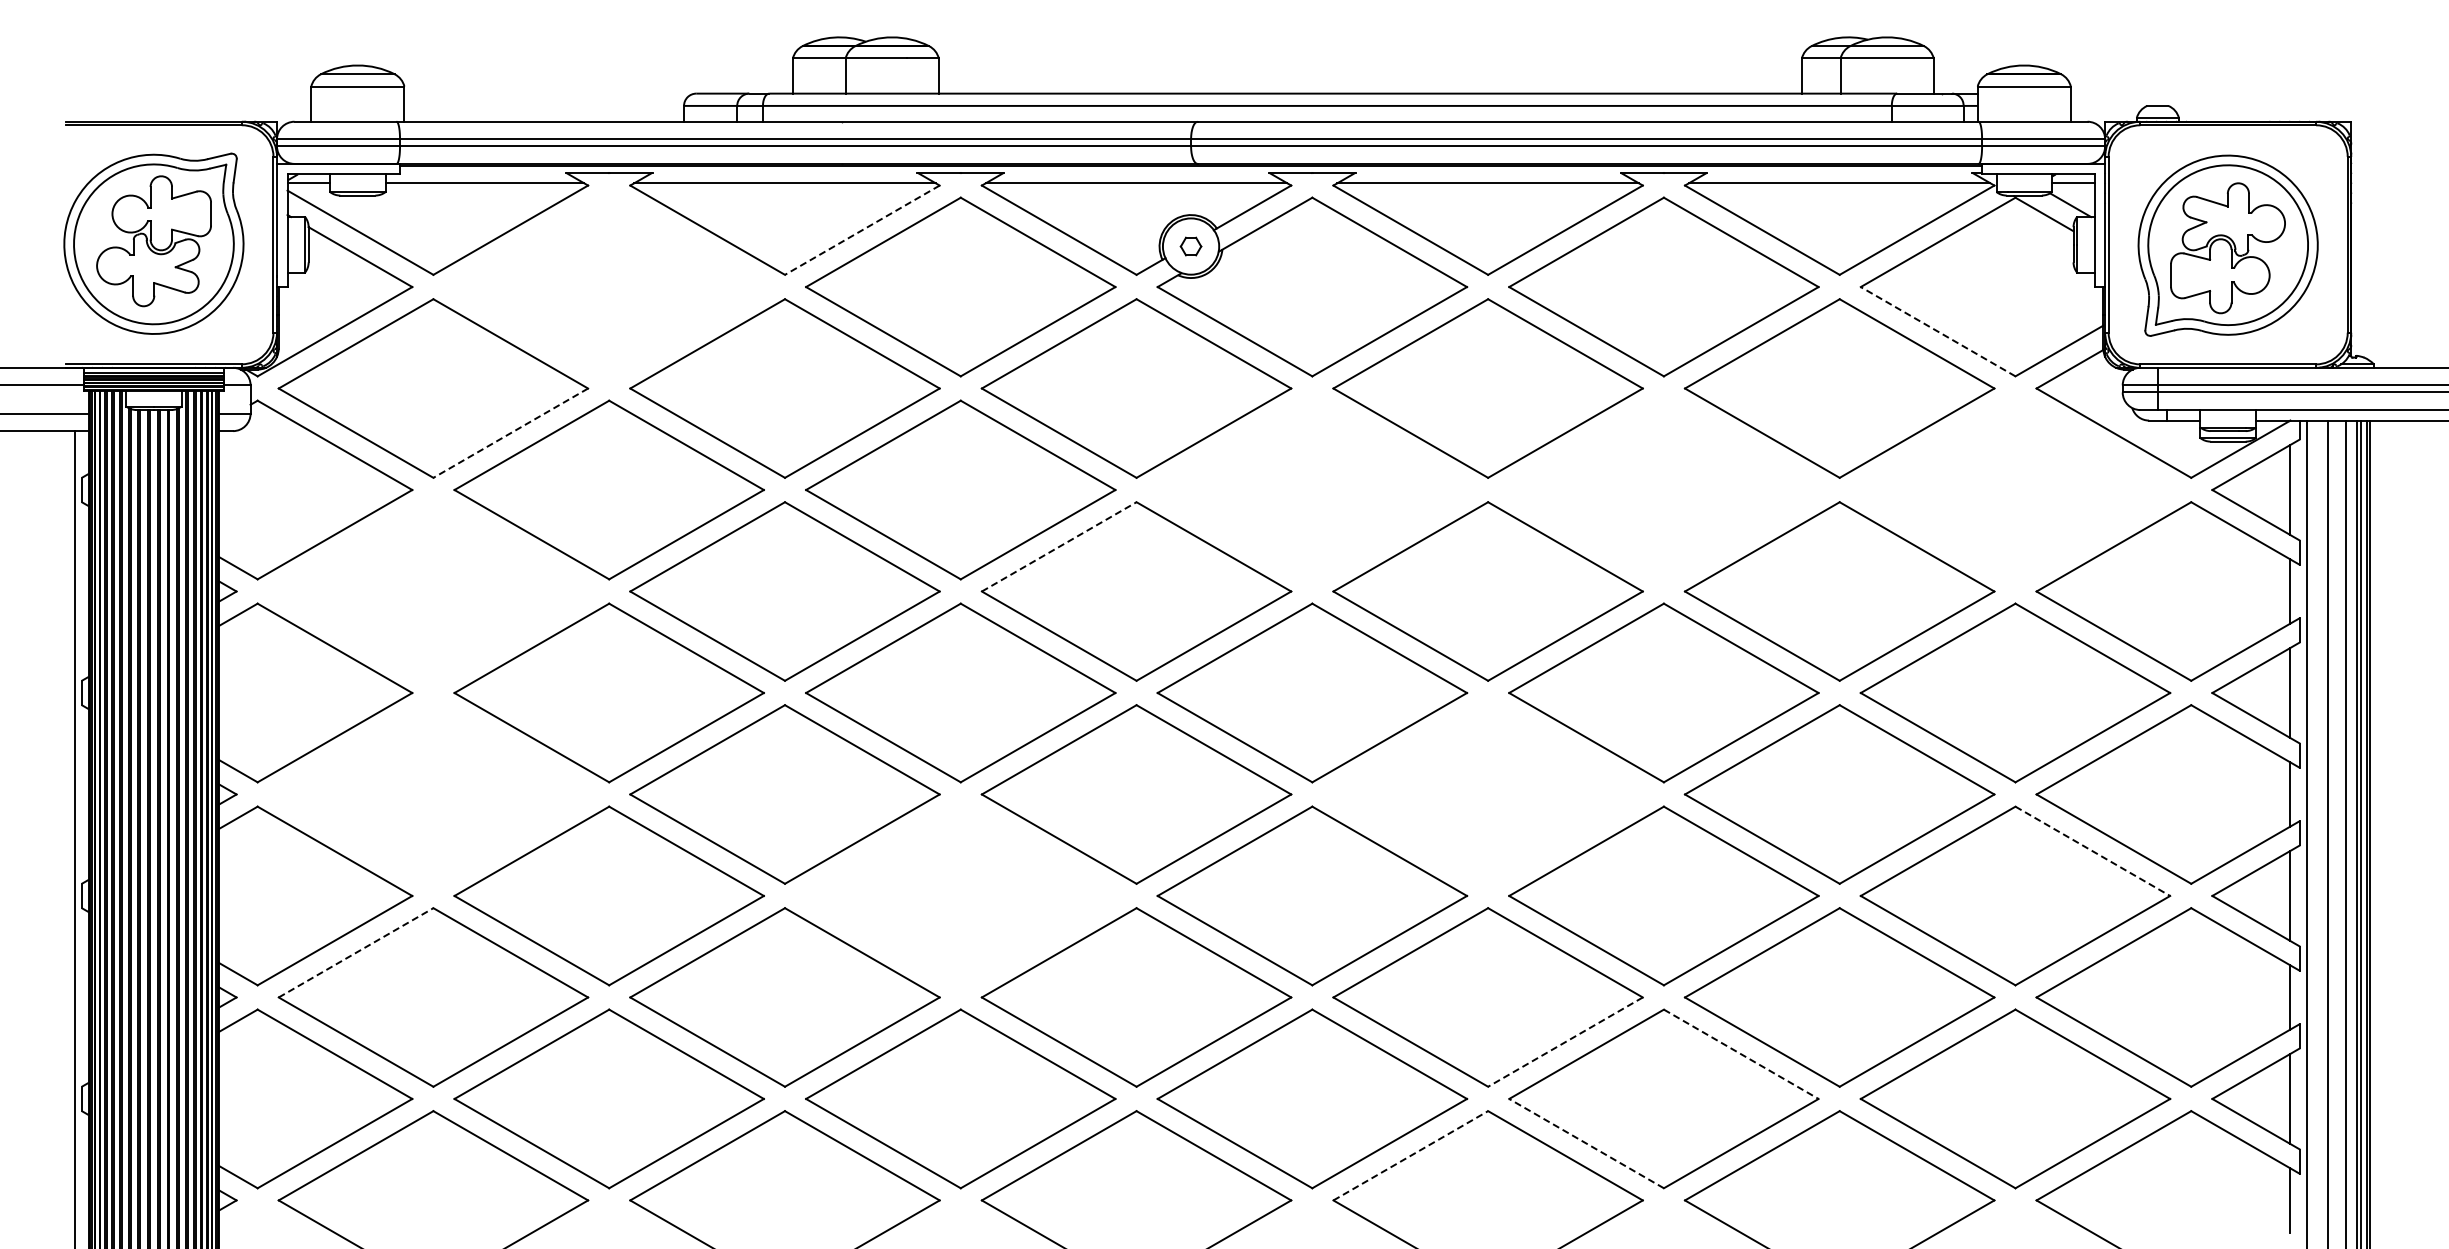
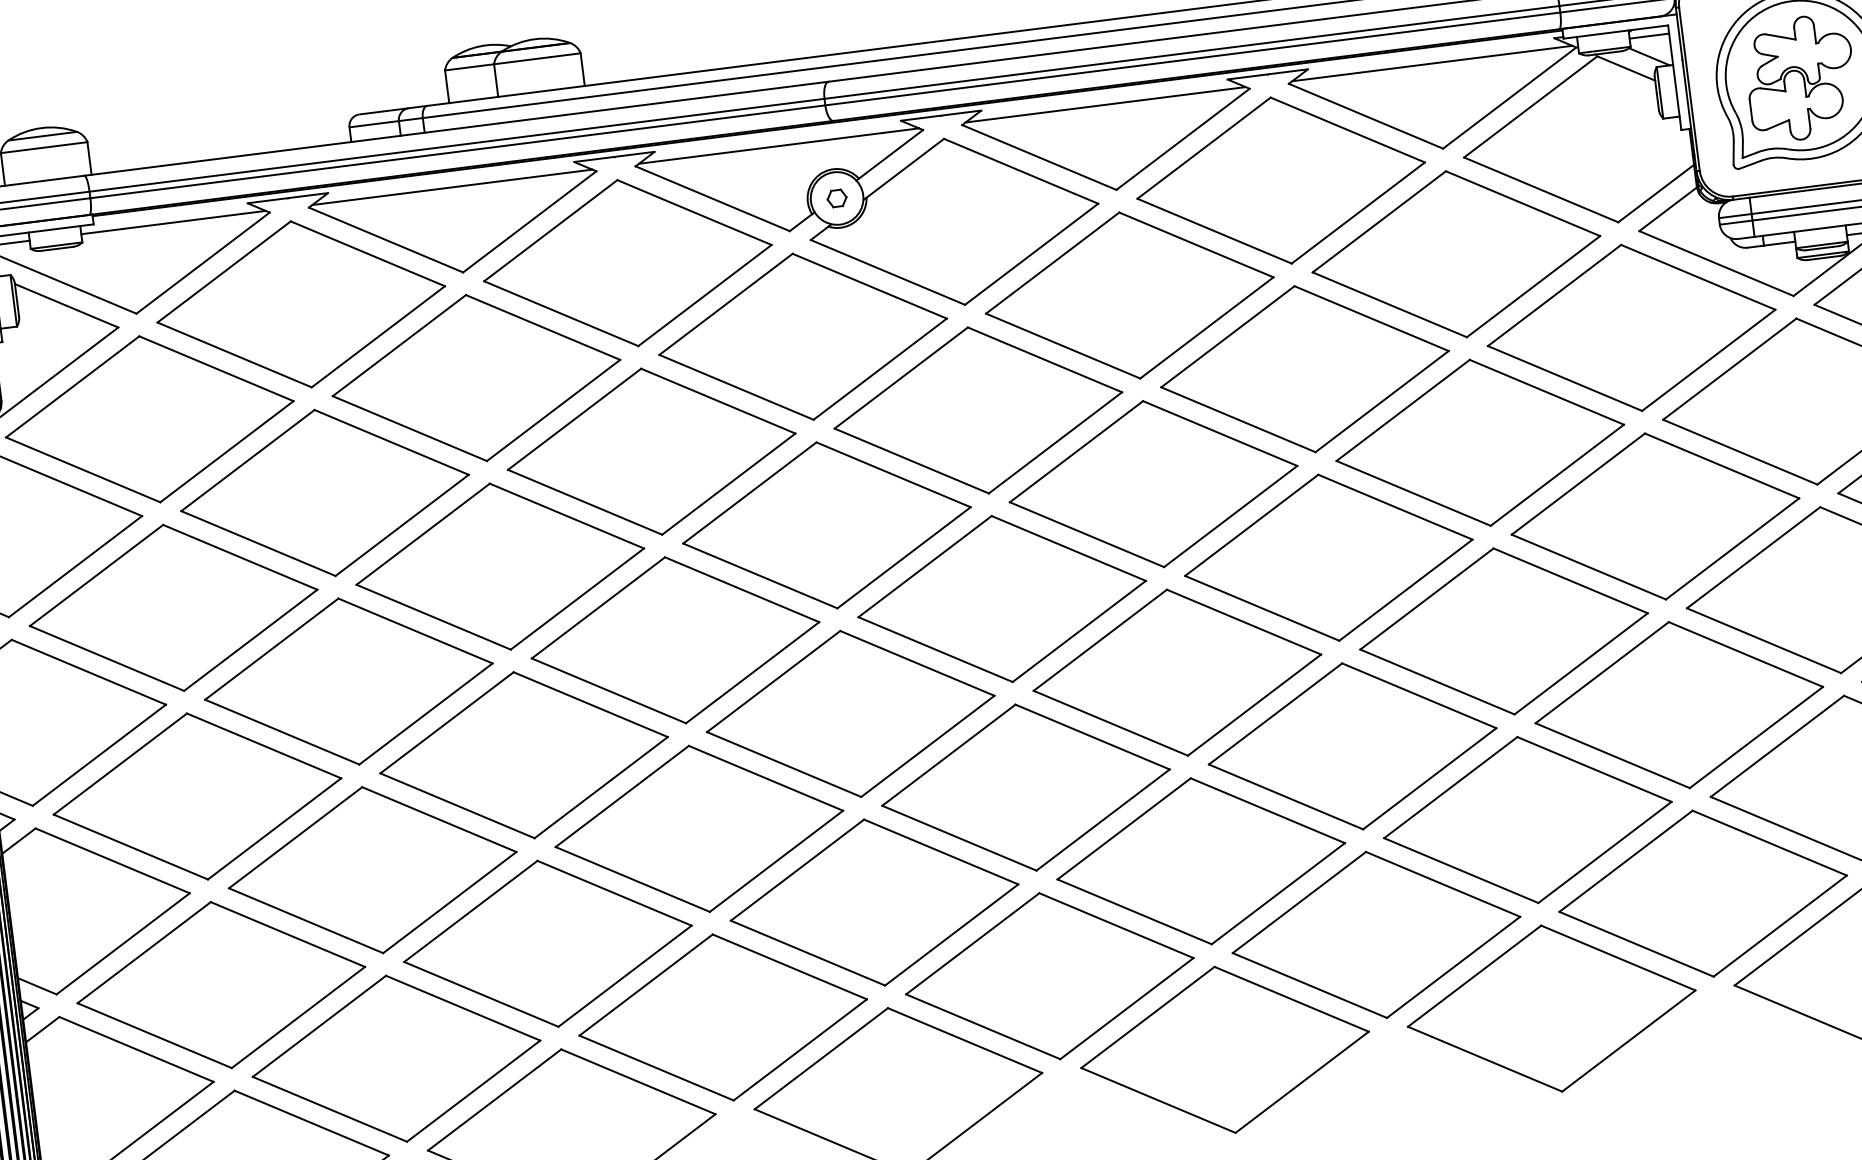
line: (861, 230) -> (529, 222), dashed -> solid
part: (608, 286) -> (300, 303), added
line: (1937, 331) -> (1540, 189), dashed -> solid
line: (510, 433) -> (226, 452), dashed -> solid
part: (1312, 489) -> (978, 409), added
part: (1663, 489) -> (1304, 368), added
part: (2015, 489) -> (1631, 327), added
line: (1059, 546) -> (750, 492), dashed -> solid
part: (433, 591) -> (173, 607), added
part: (433, 794) -> (197, 796), added
part: (1487, 794) -> (1176, 672), added
line: (2093, 851) -> (1746, 654), dashed -> solid
part: (960, 895) -> (699, 828), added
line: (356, 952) -> (144, 952), dashed -> solid
line: (1565, 1042) -> (1278, 894), dashed -> solid
line: (1741, 1054) -> (1443, 884), dashed -> solid
line: (1586, 1143) -> (1309, 985), dashed -> solid
line: (1411, 1155) -> (1148, 1017), dashed -> solid

